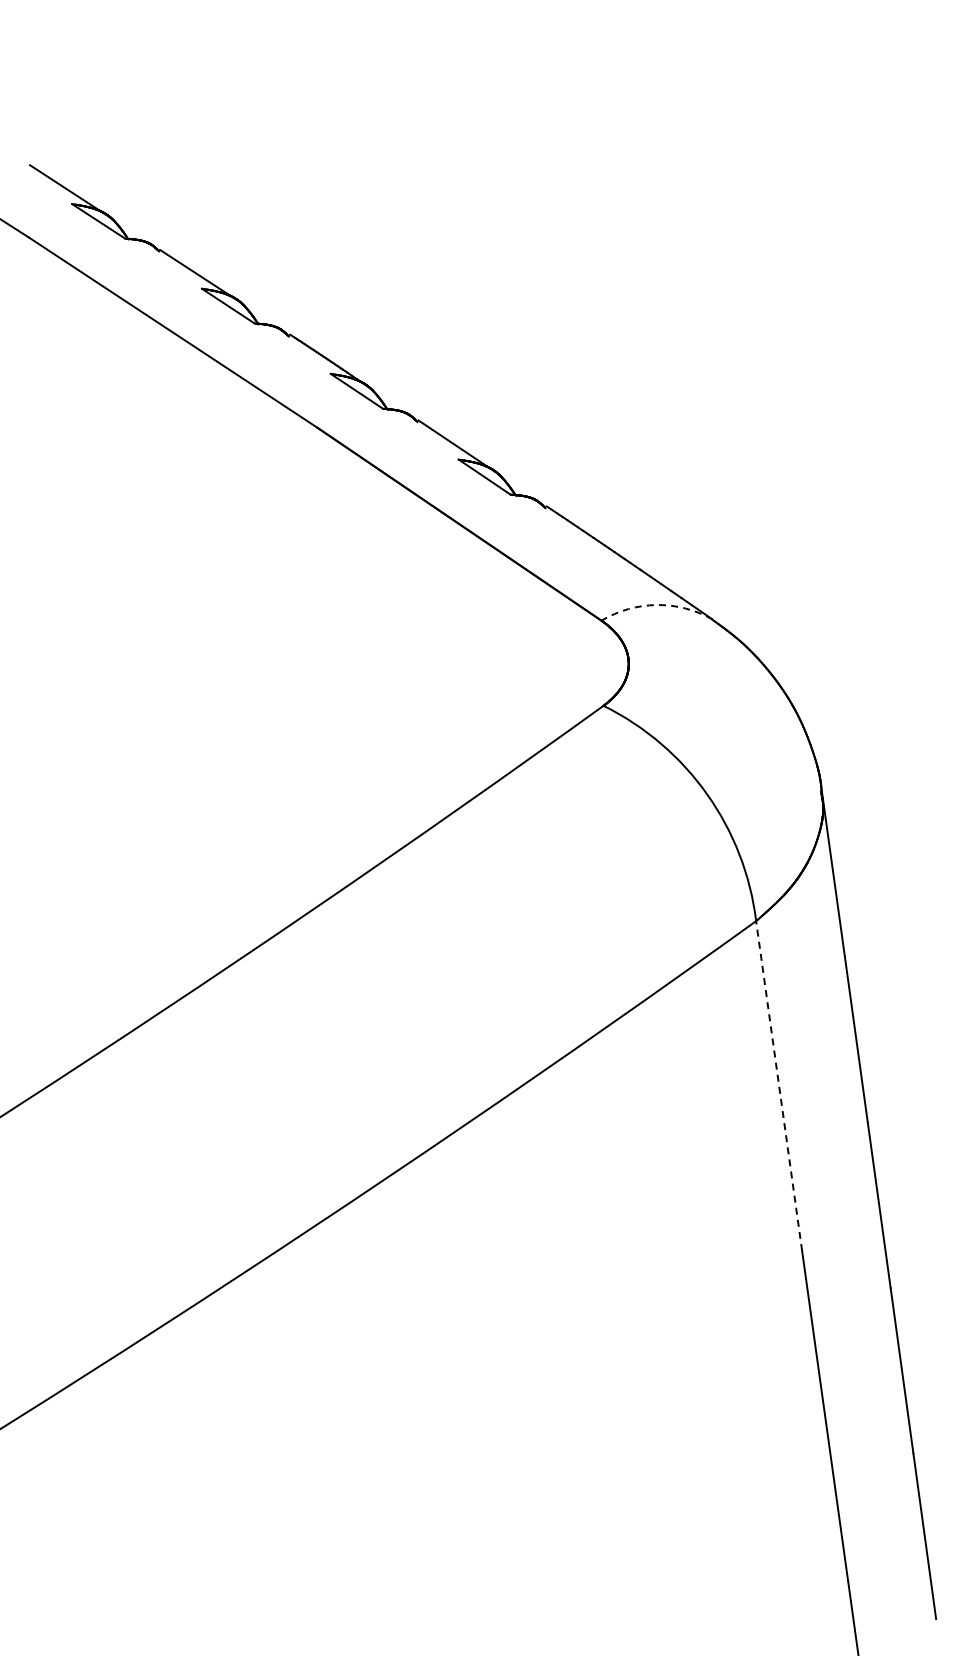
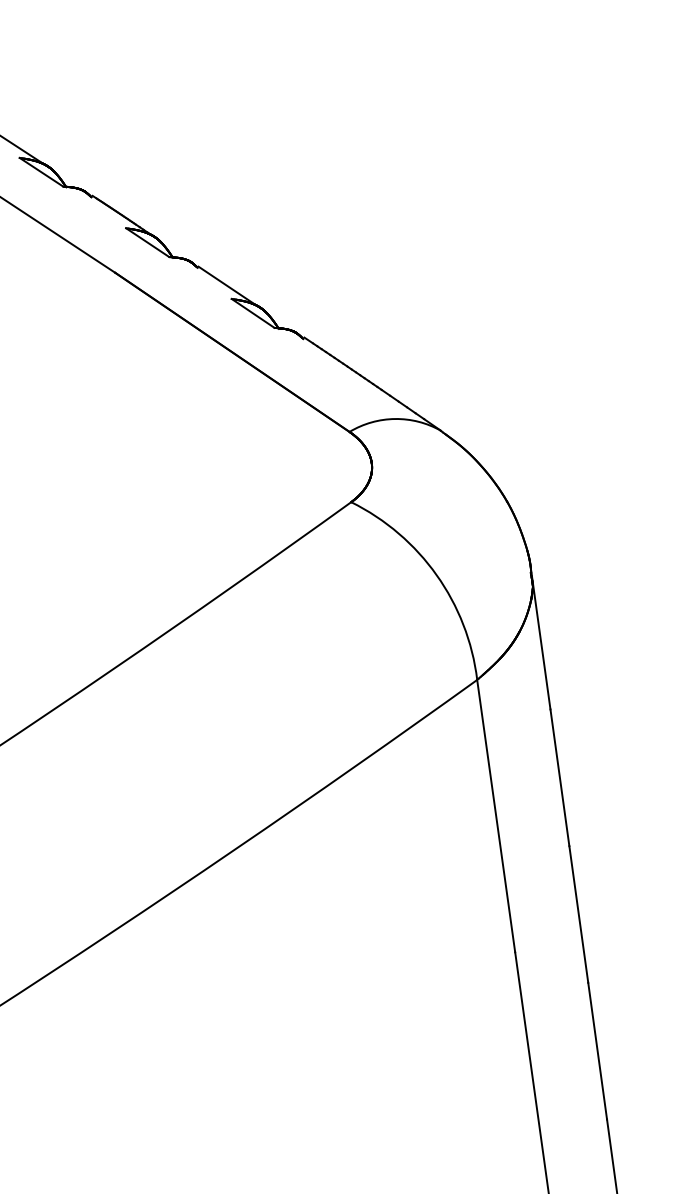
arc: (656, 605) -> (394, 419), dashed -> solid
line: (779, 1086) -> (496, 816), dashed -> solid

